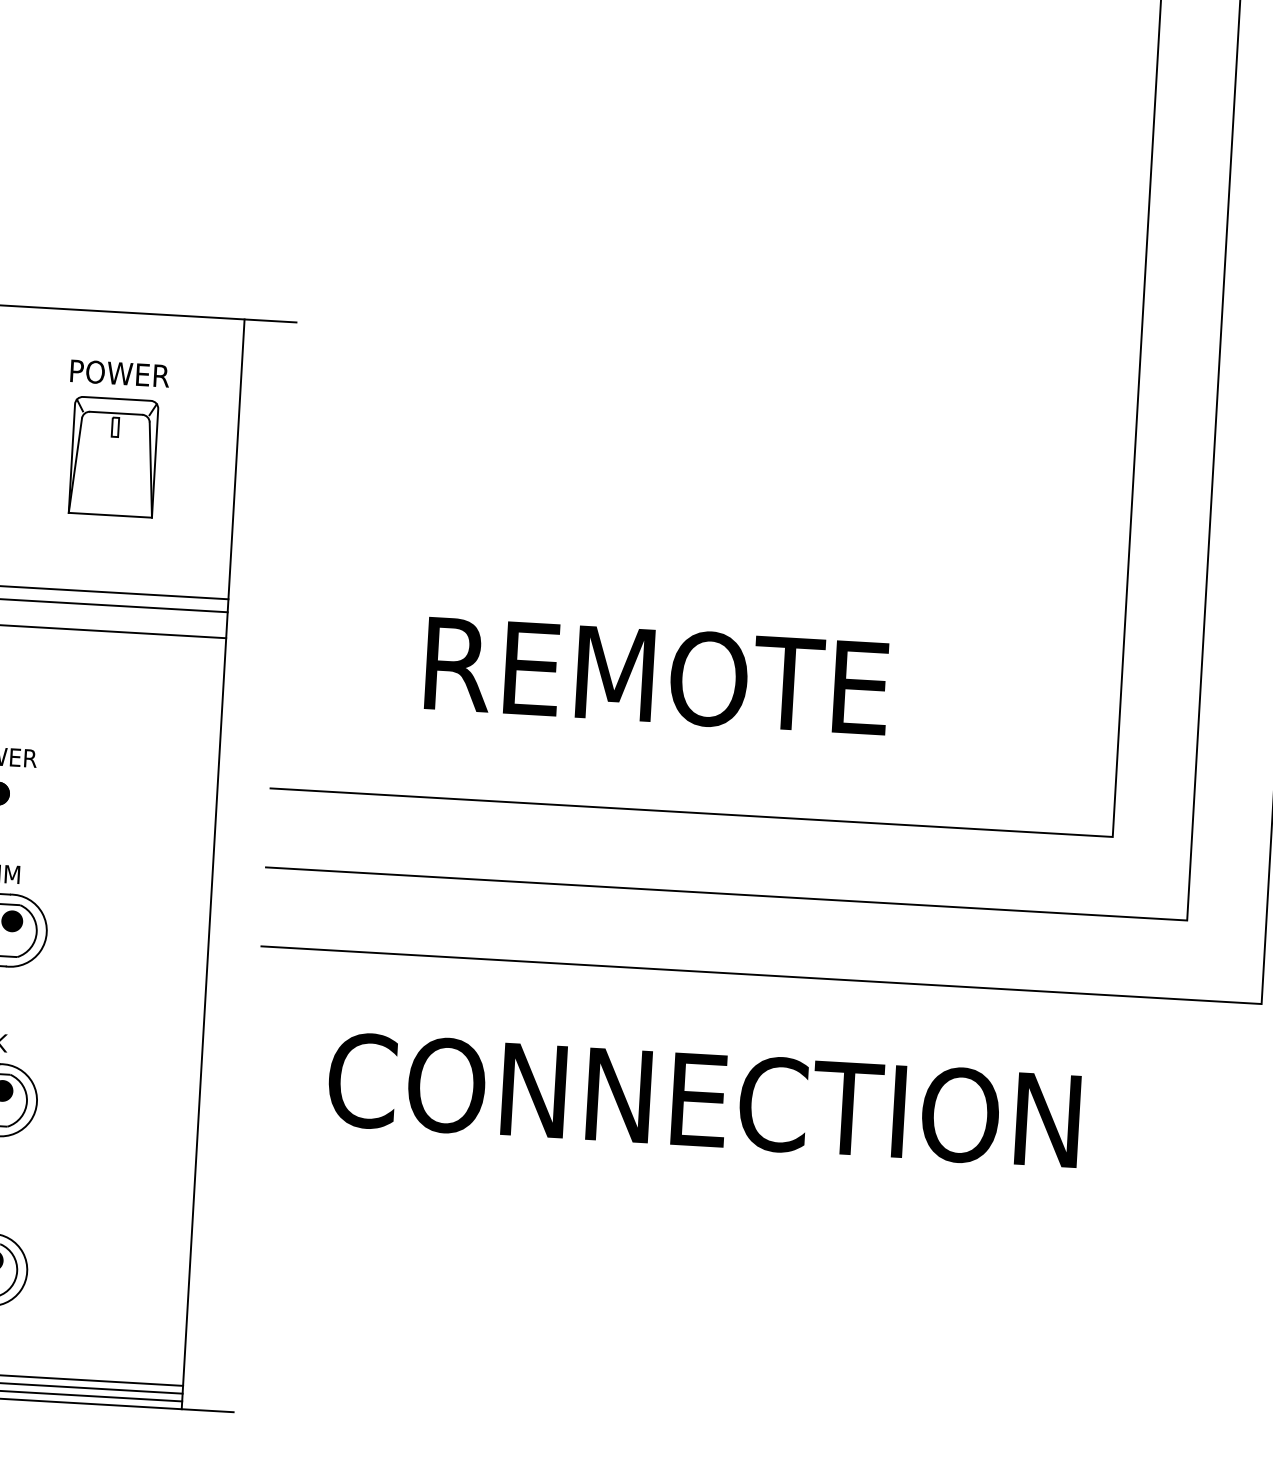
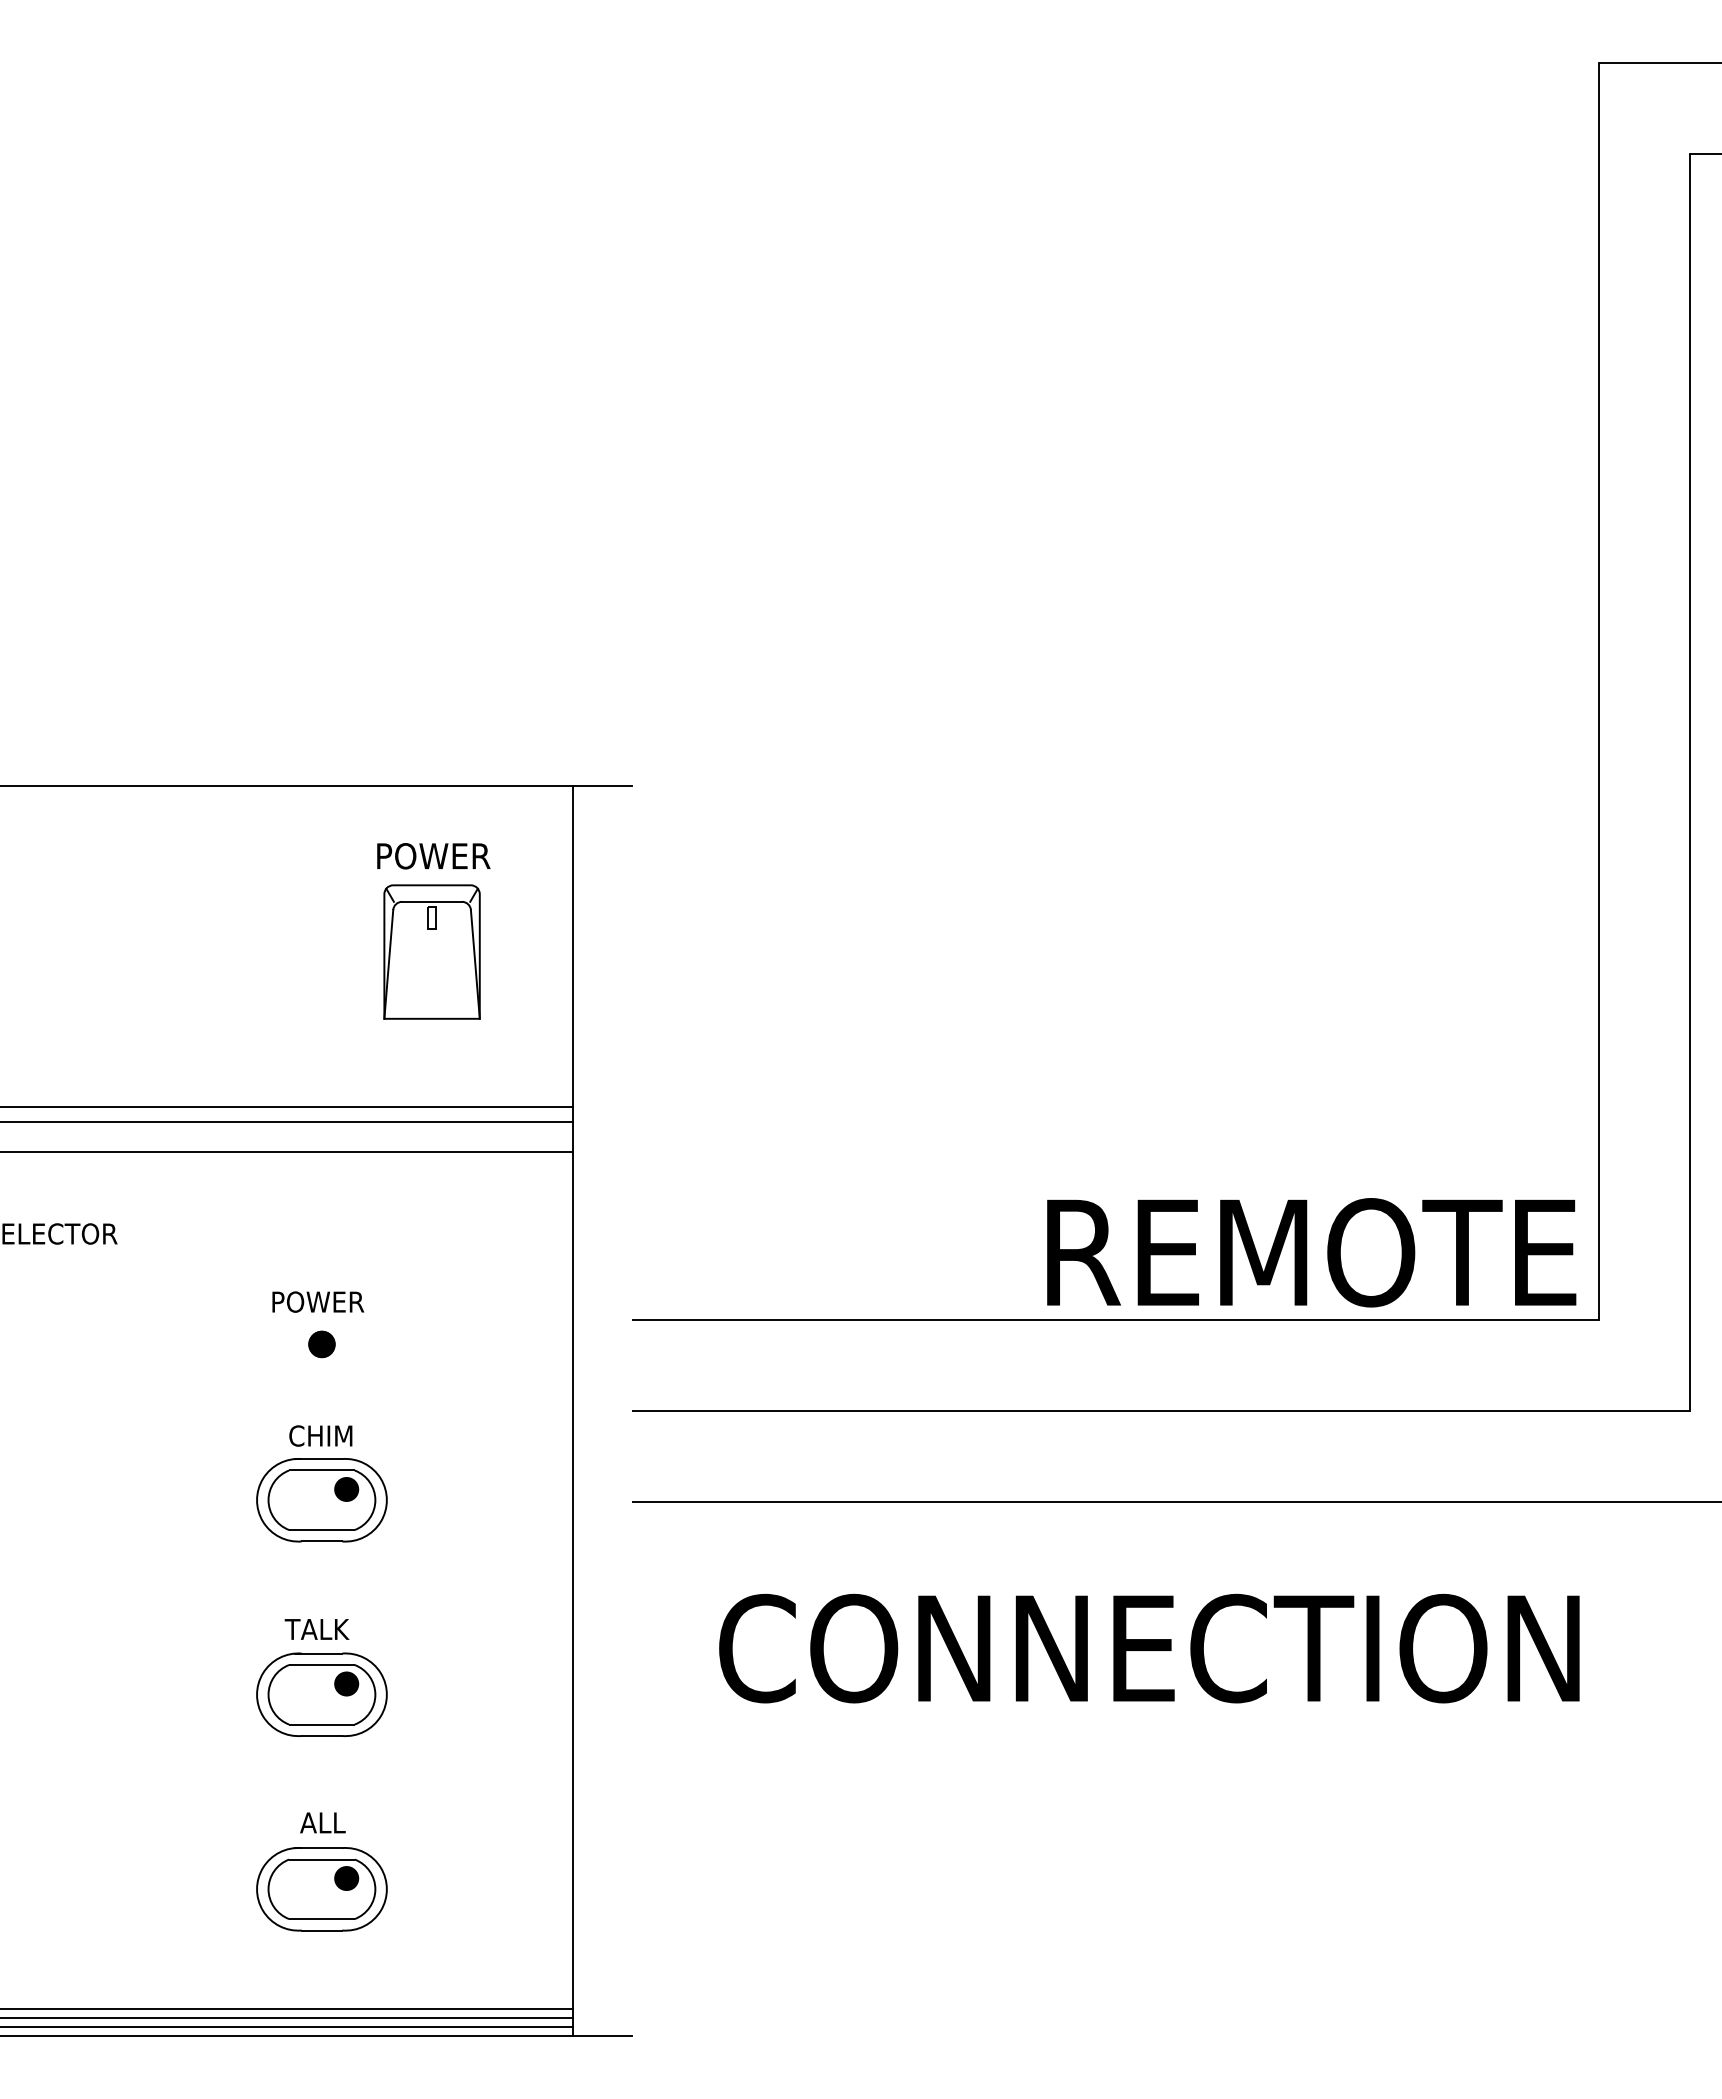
text: (656, 675) -> (1311, 1252), moved

